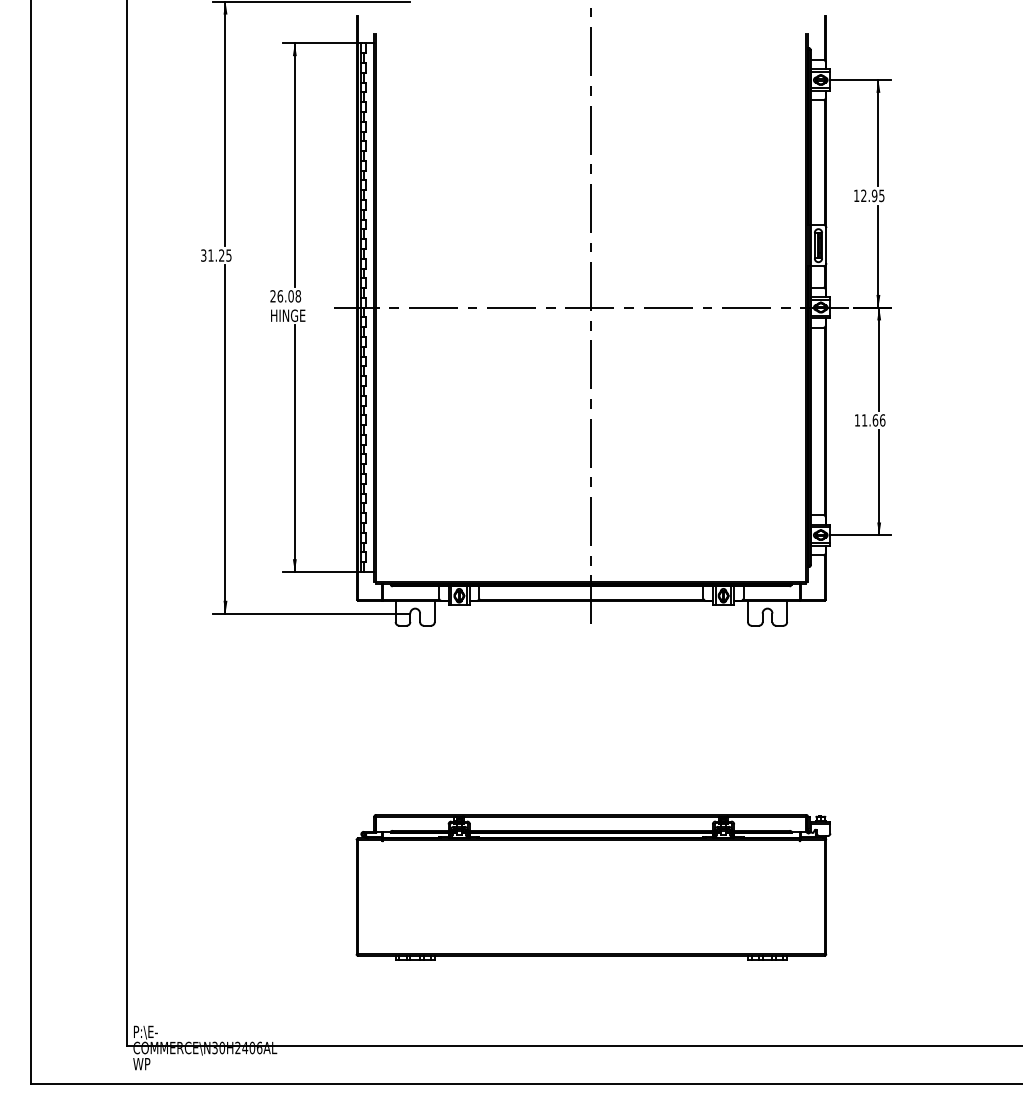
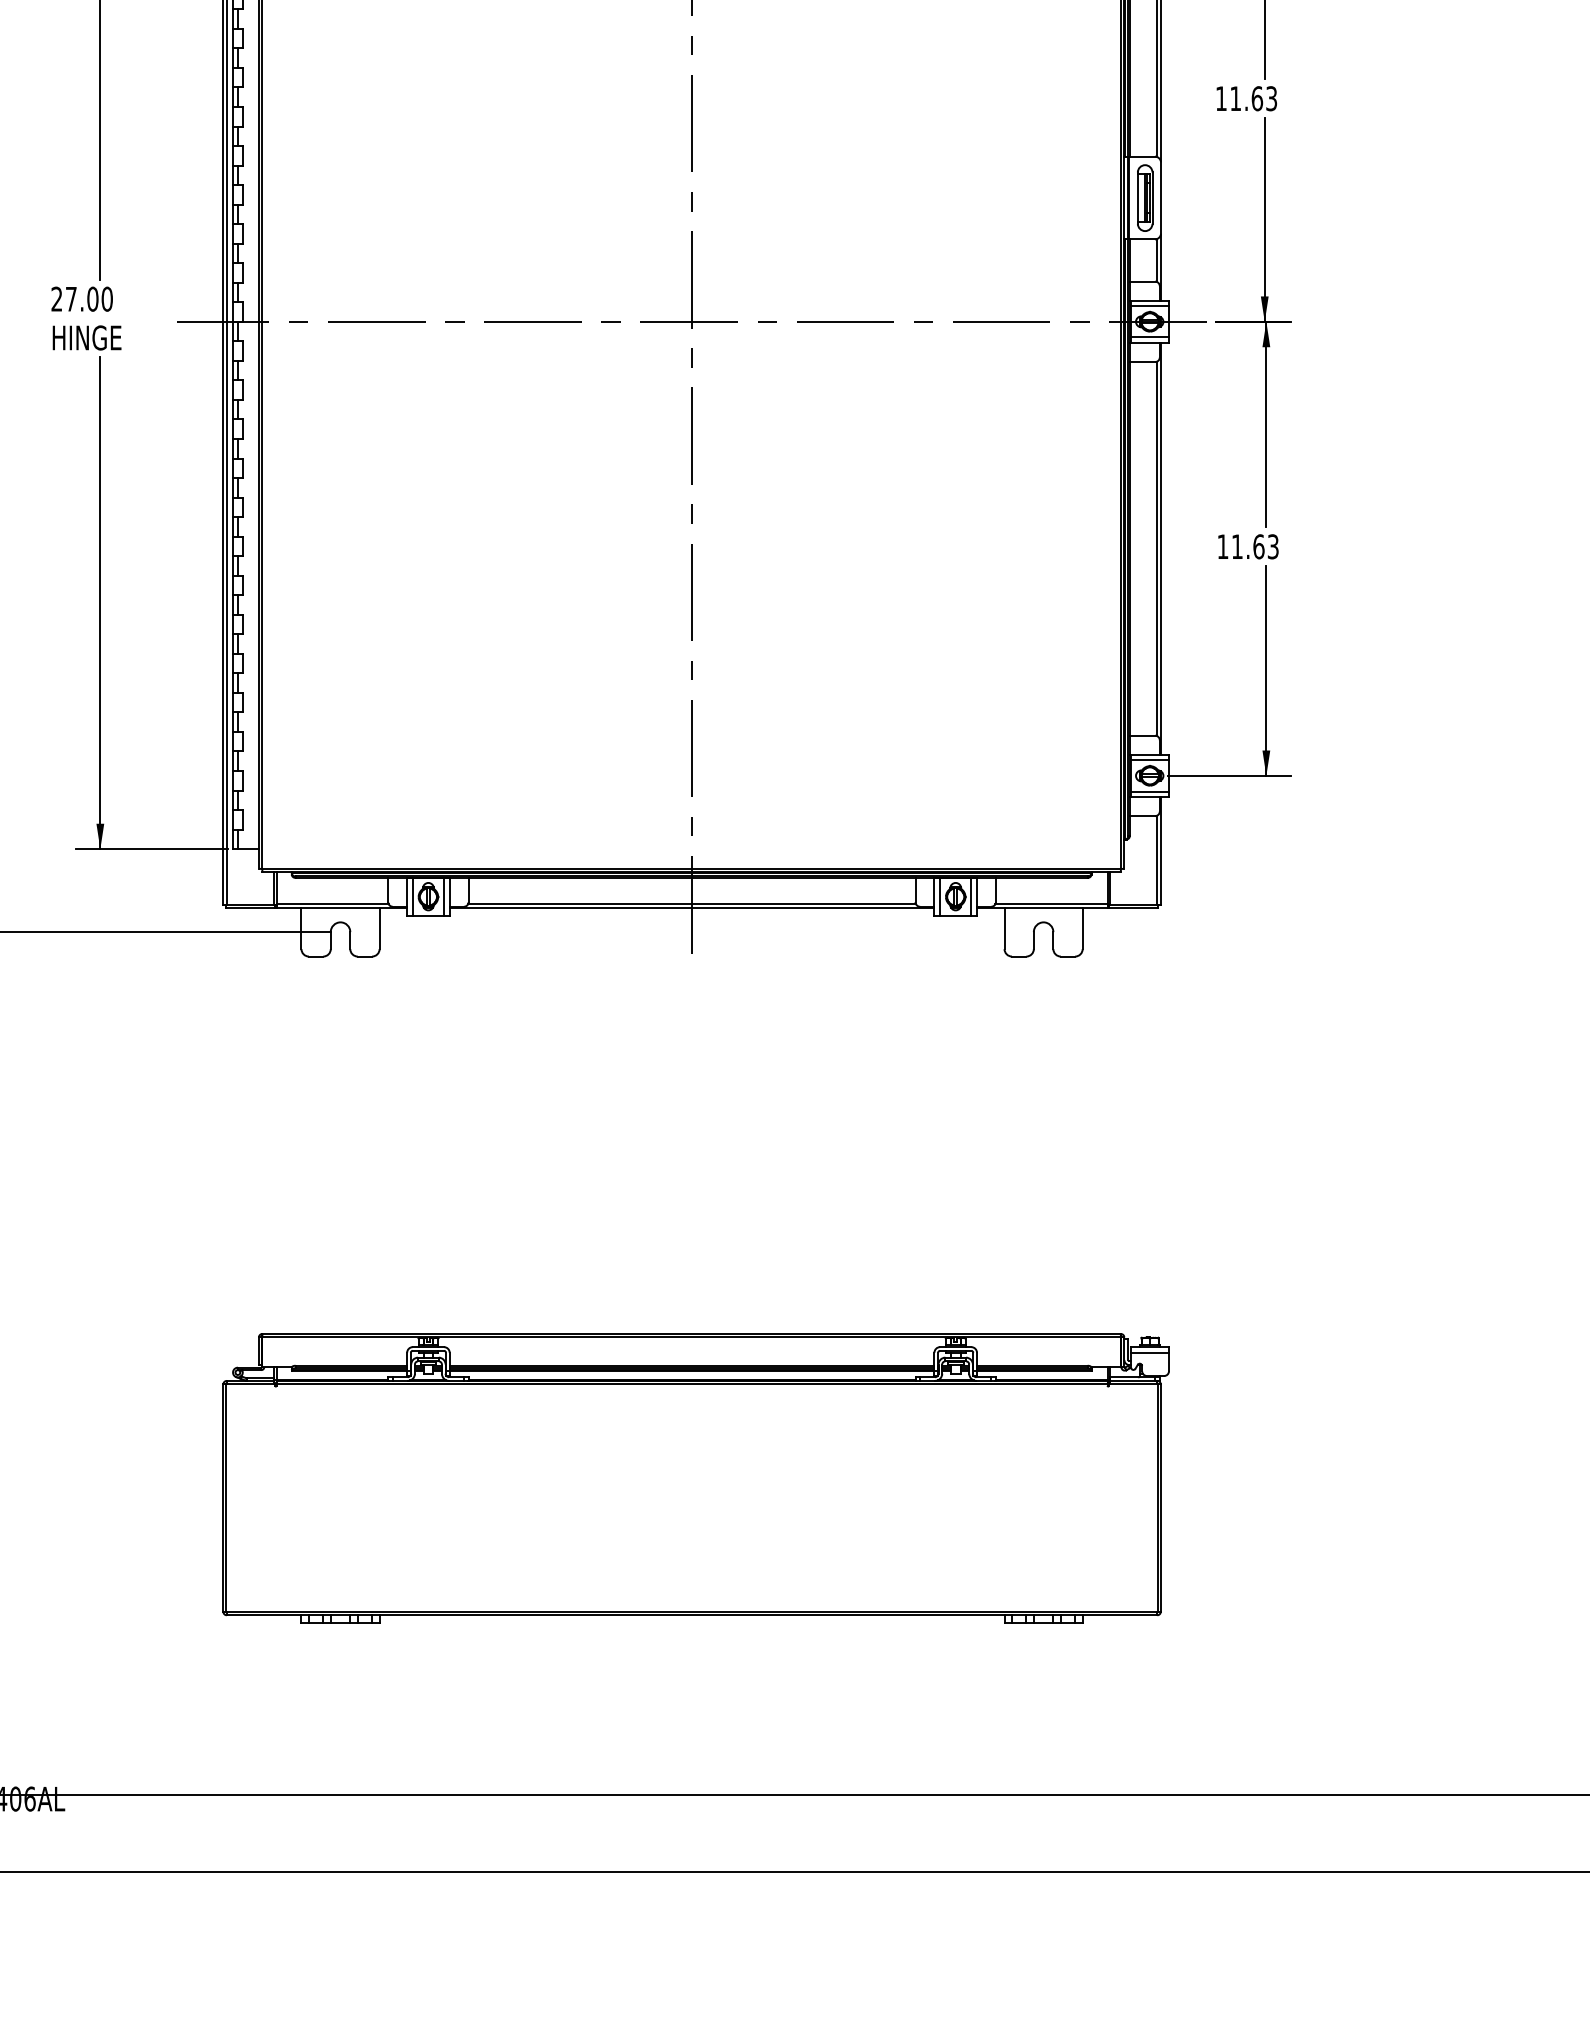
text: (872, 195) -> (1252, 97), 12.95 -> 11.63
text: (289, 296) -> (89, 299), 26.08 -> 27.00
text: (882, 420) -> (1272, 546), 11.66 -> 11.63

